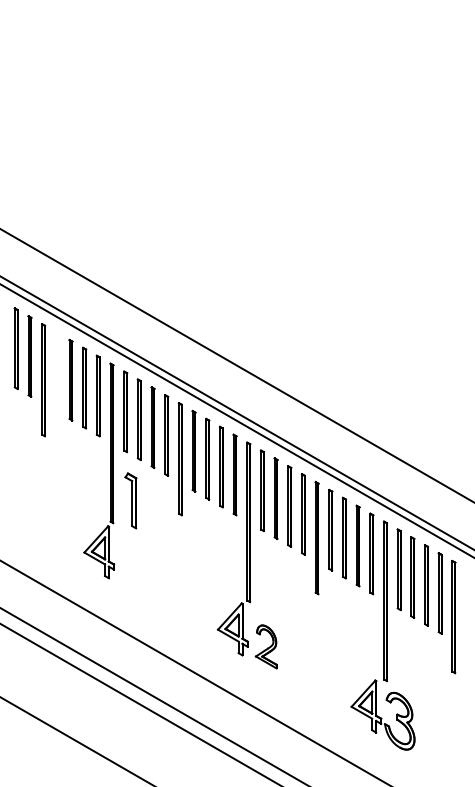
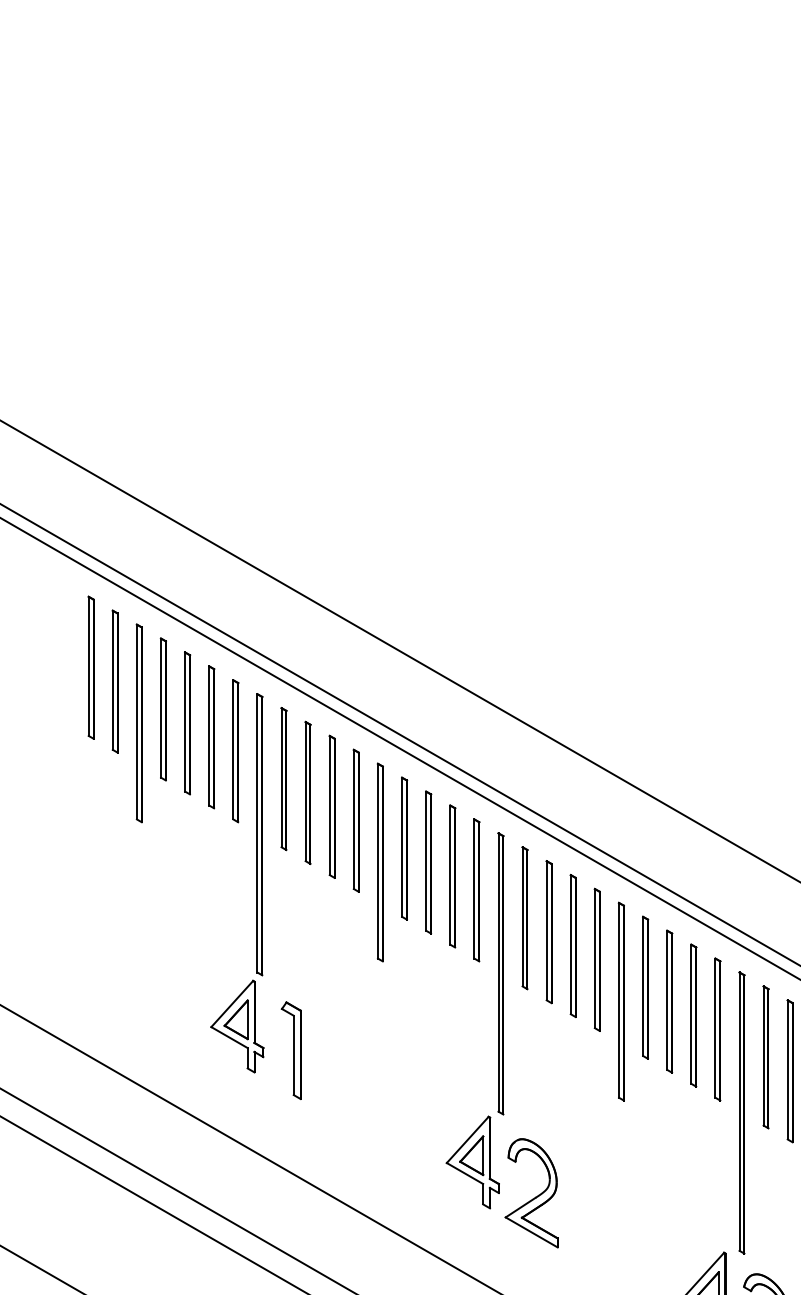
part: (56, 372) -> (162, 709), added
part: (130, 500) -> (290, 1049), moved
part: (266, 646) -> (532, 1192), size x1.43

